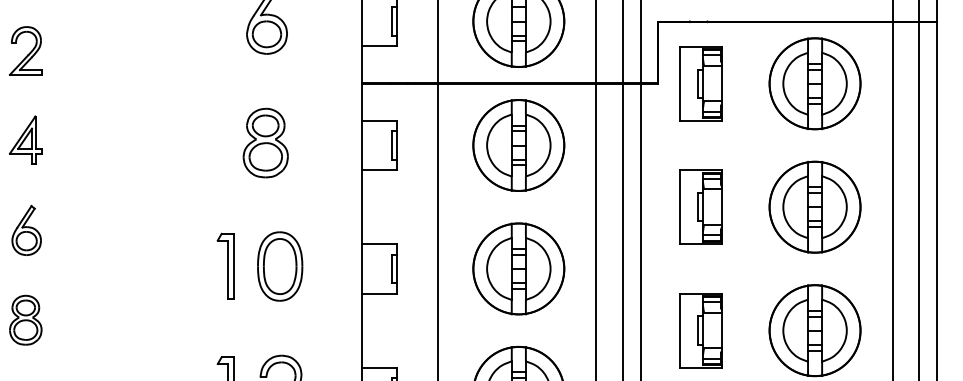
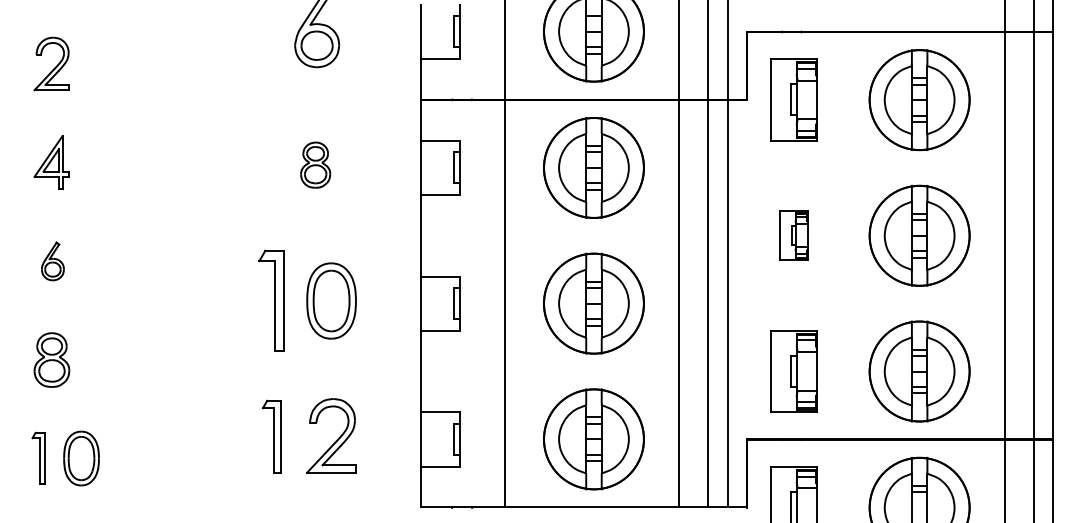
part: (265, 142) -> (315, 164), size x0.6
part: (700, 206) -> (793, 235), size x0.6
part: (26, 230) -> (52, 261), size x0.7
part: (225, 266) -> (271, 300), size x1.4

